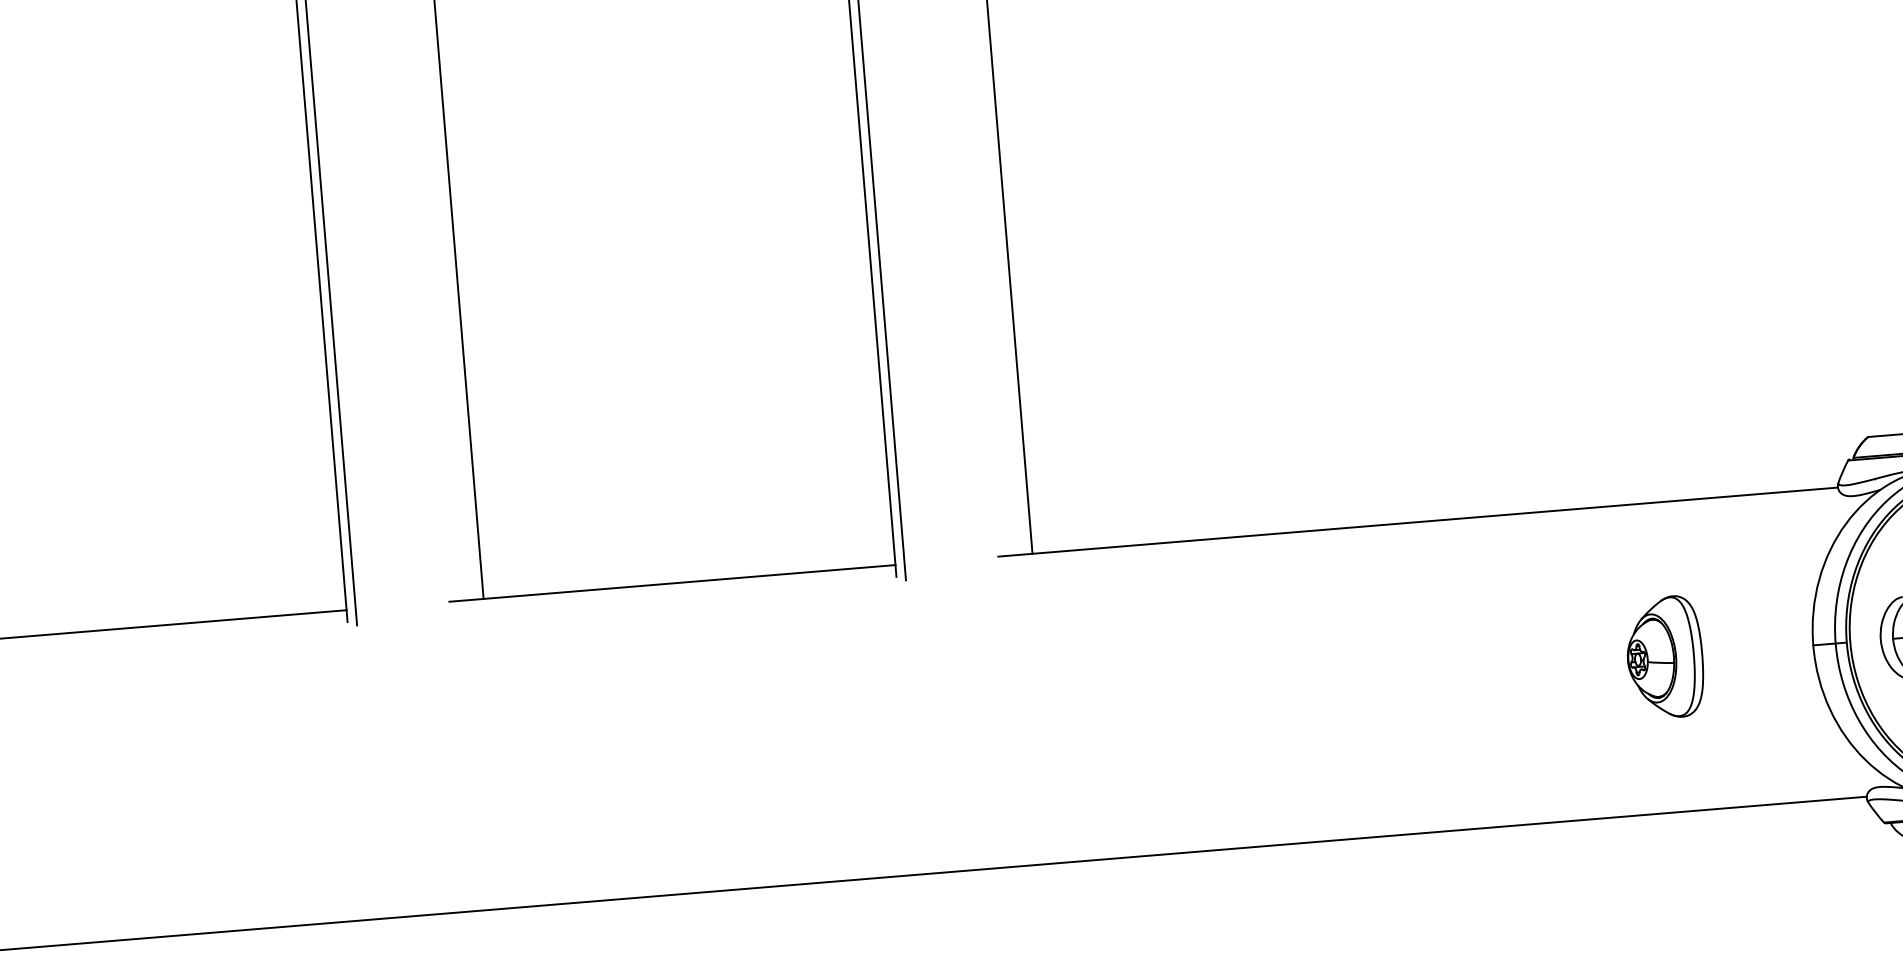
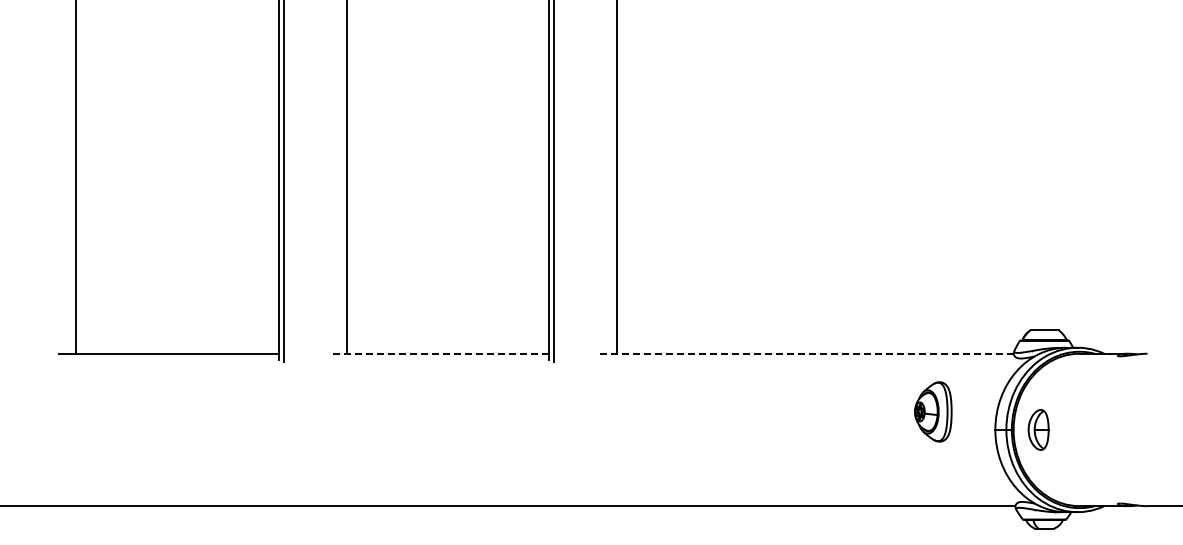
line: (1417, 521) -> (806, 353), solid -> dashed
line: (672, 582) -> (439, 353), solid -> dashed
part: (1665, 656) -> (933, 411), moved

